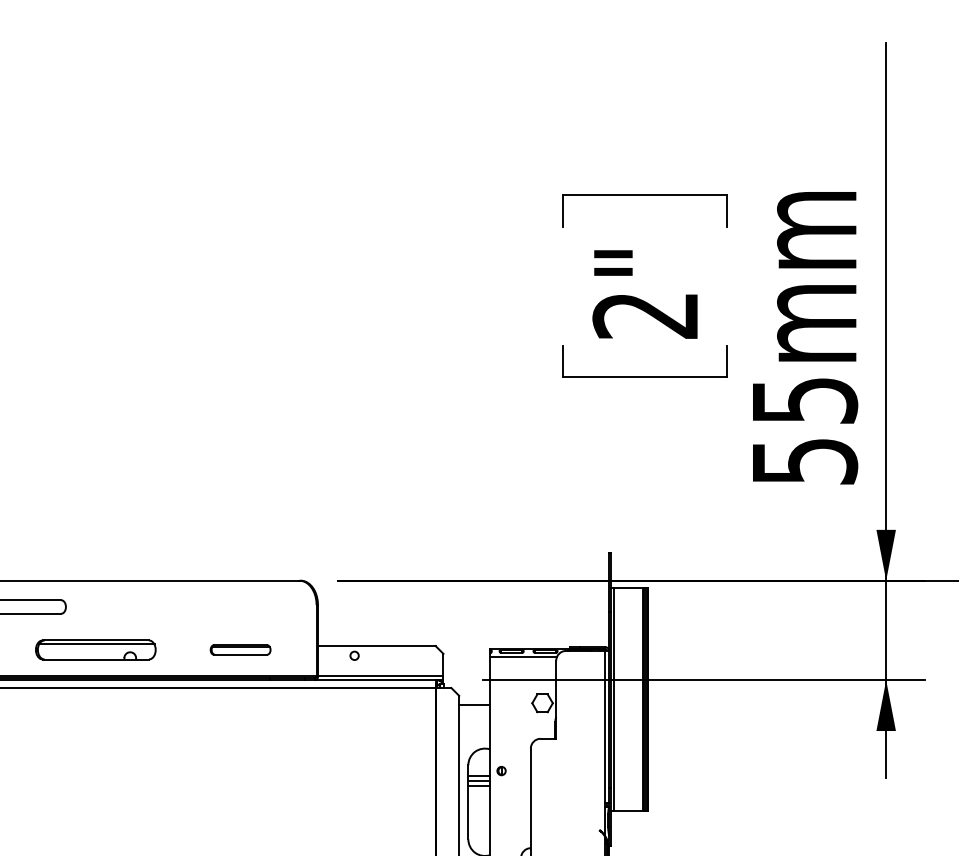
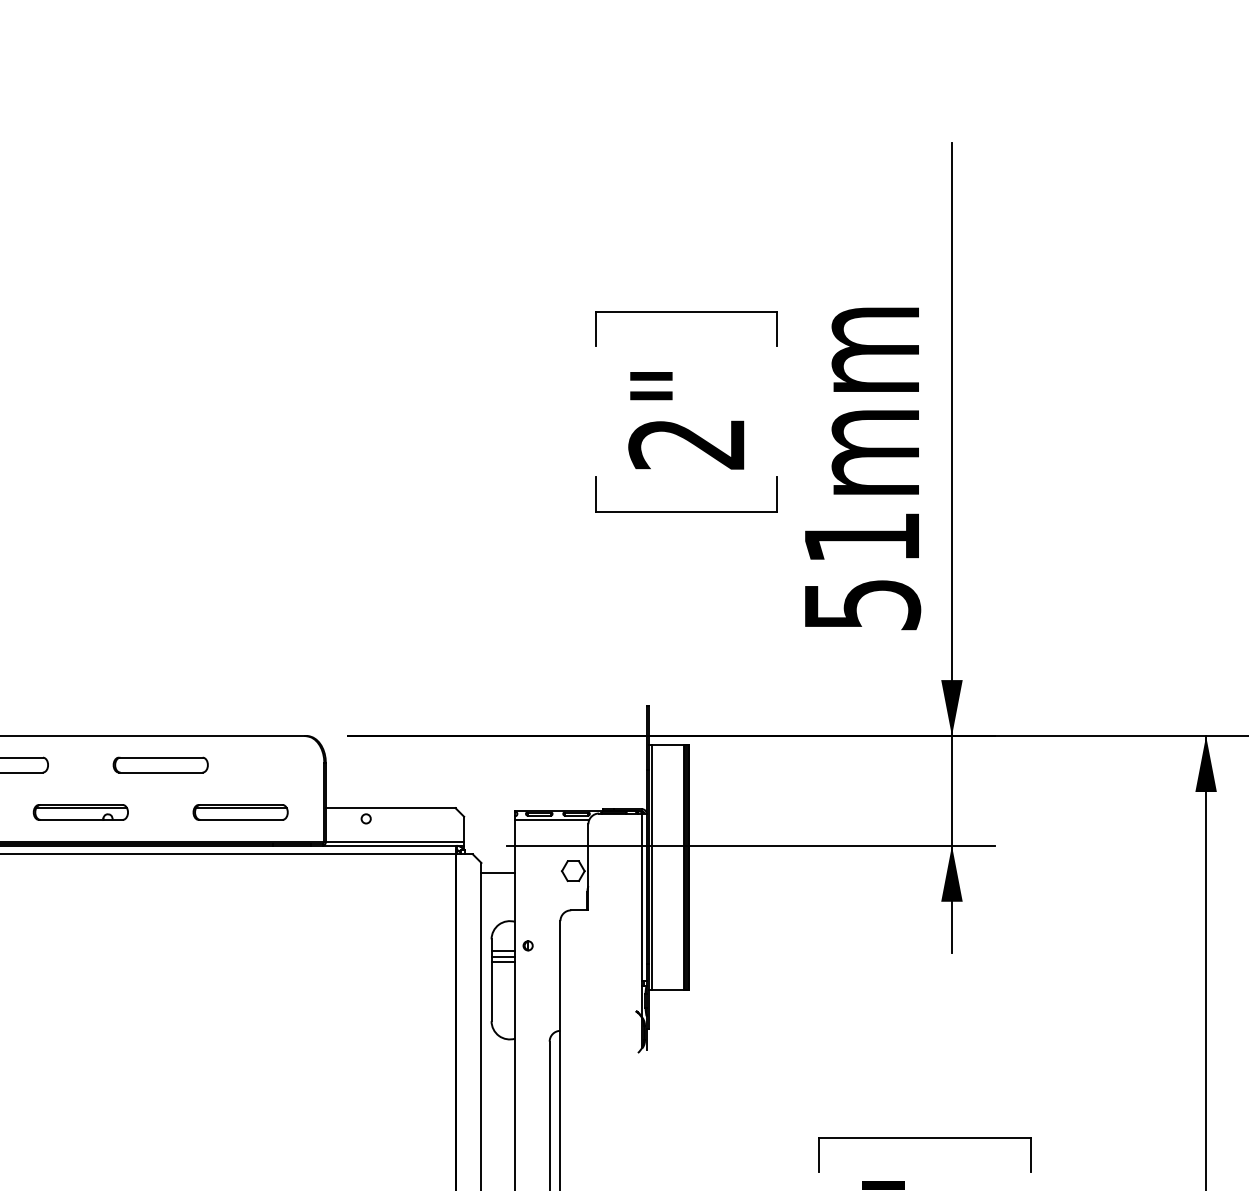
text: (805, 401) -> (863, 538), 55mm -> 51mm
part: (167, 606) -> (160, 764), added
part: (95, 650) -> (80, 812), size x0.71
part: (240, 650) -> (240, 812), size x1.43

